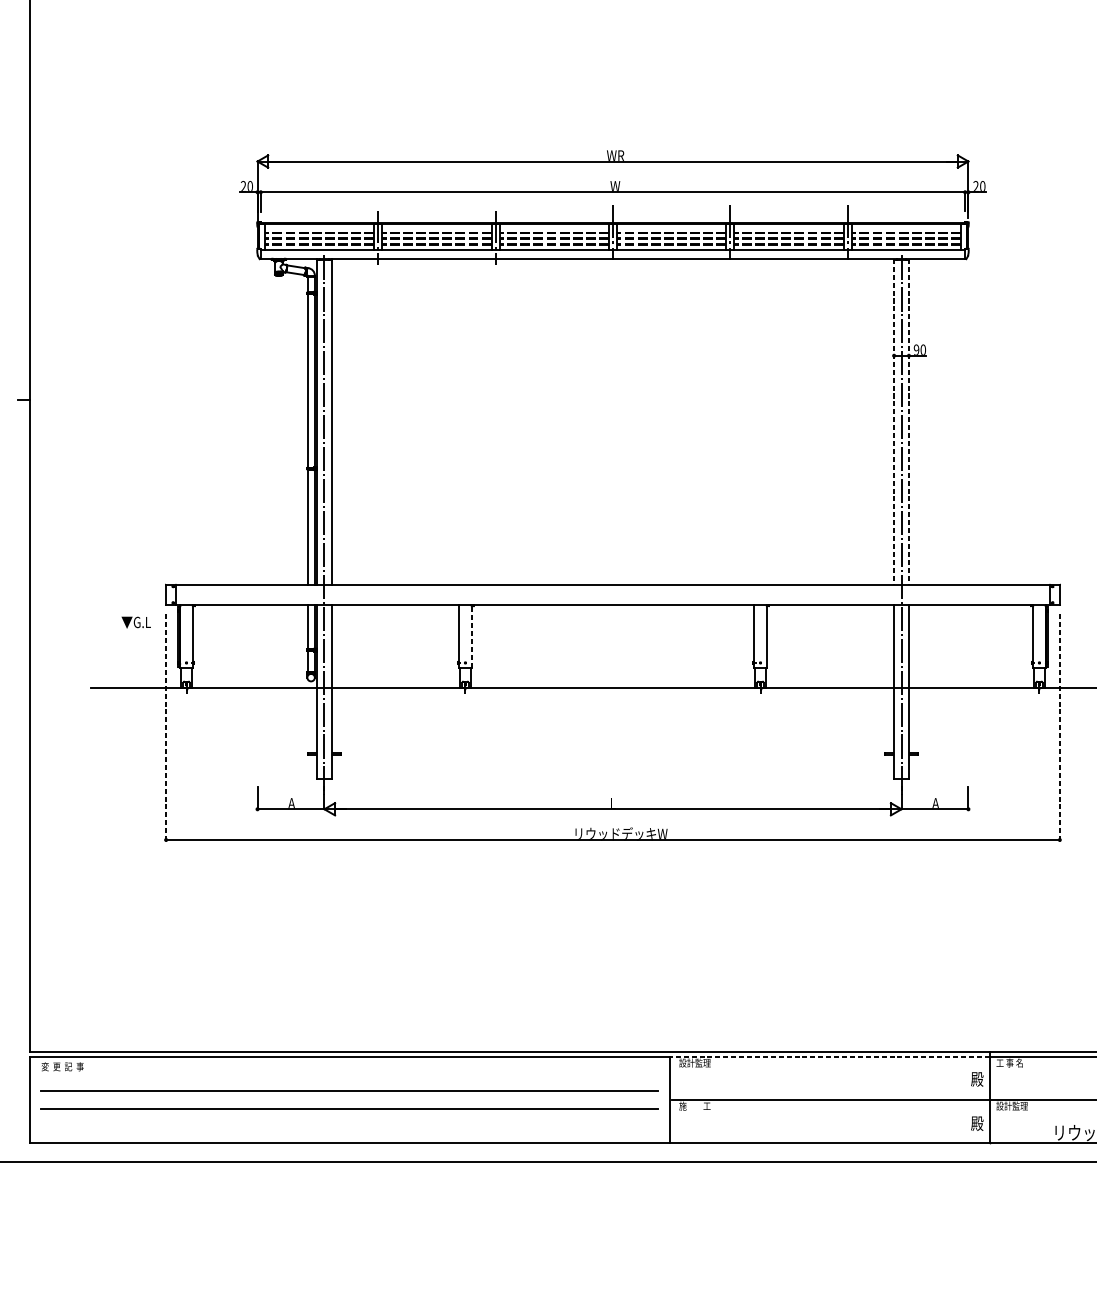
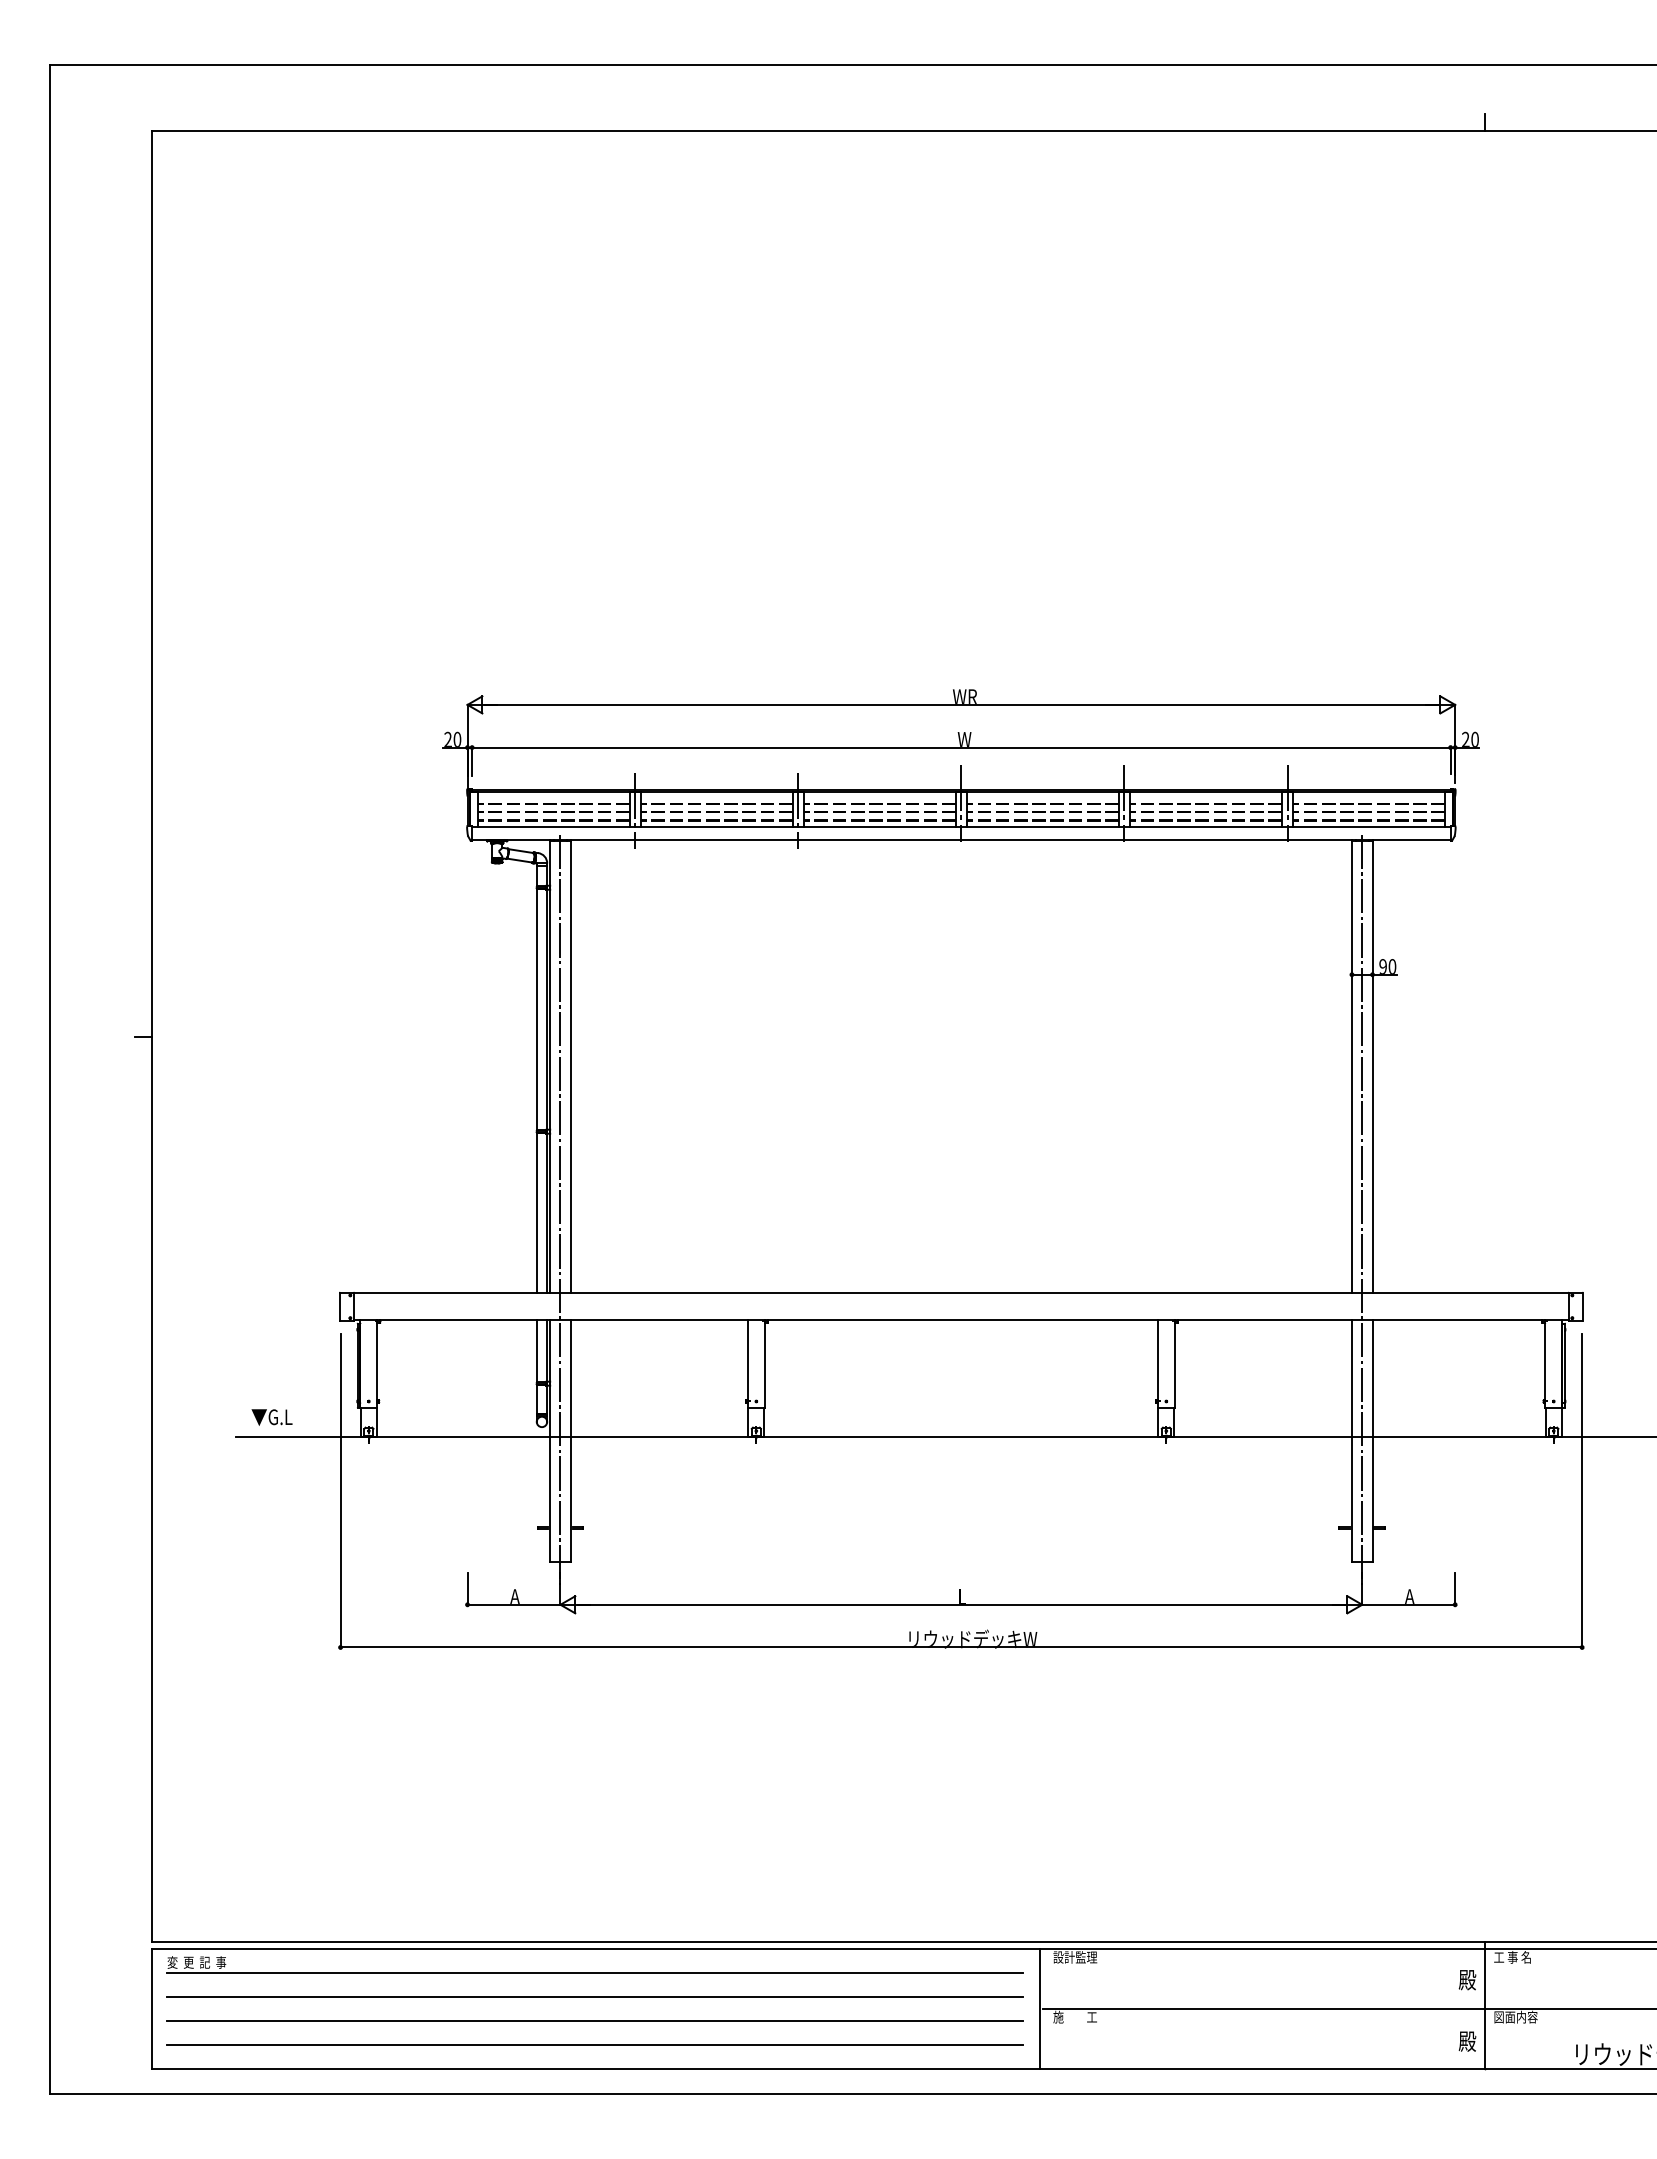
line: (893, 422) -> (1351, 1067), dashed -> solid
line: (908, 422) -> (1372, 1067), dashed -> solid
text: (135, 622) -> (271, 1417), moved
line: (471, 636) -> (764, 1364), dashed -> solid
line: (166, 727) -> (340, 1490), dashed -> solid
line: (1060, 727) -> (1582, 1490), dashed -> solid
line: (829, 1057) -> (1261, 1949), dashed -> solid
line: (348, 1073) -> (594, 1972), added
text: (1011, 1105) -> (1515, 2016), 設計監理 -> 図面内容
line: (348, 1125) -> (594, 2044), added

